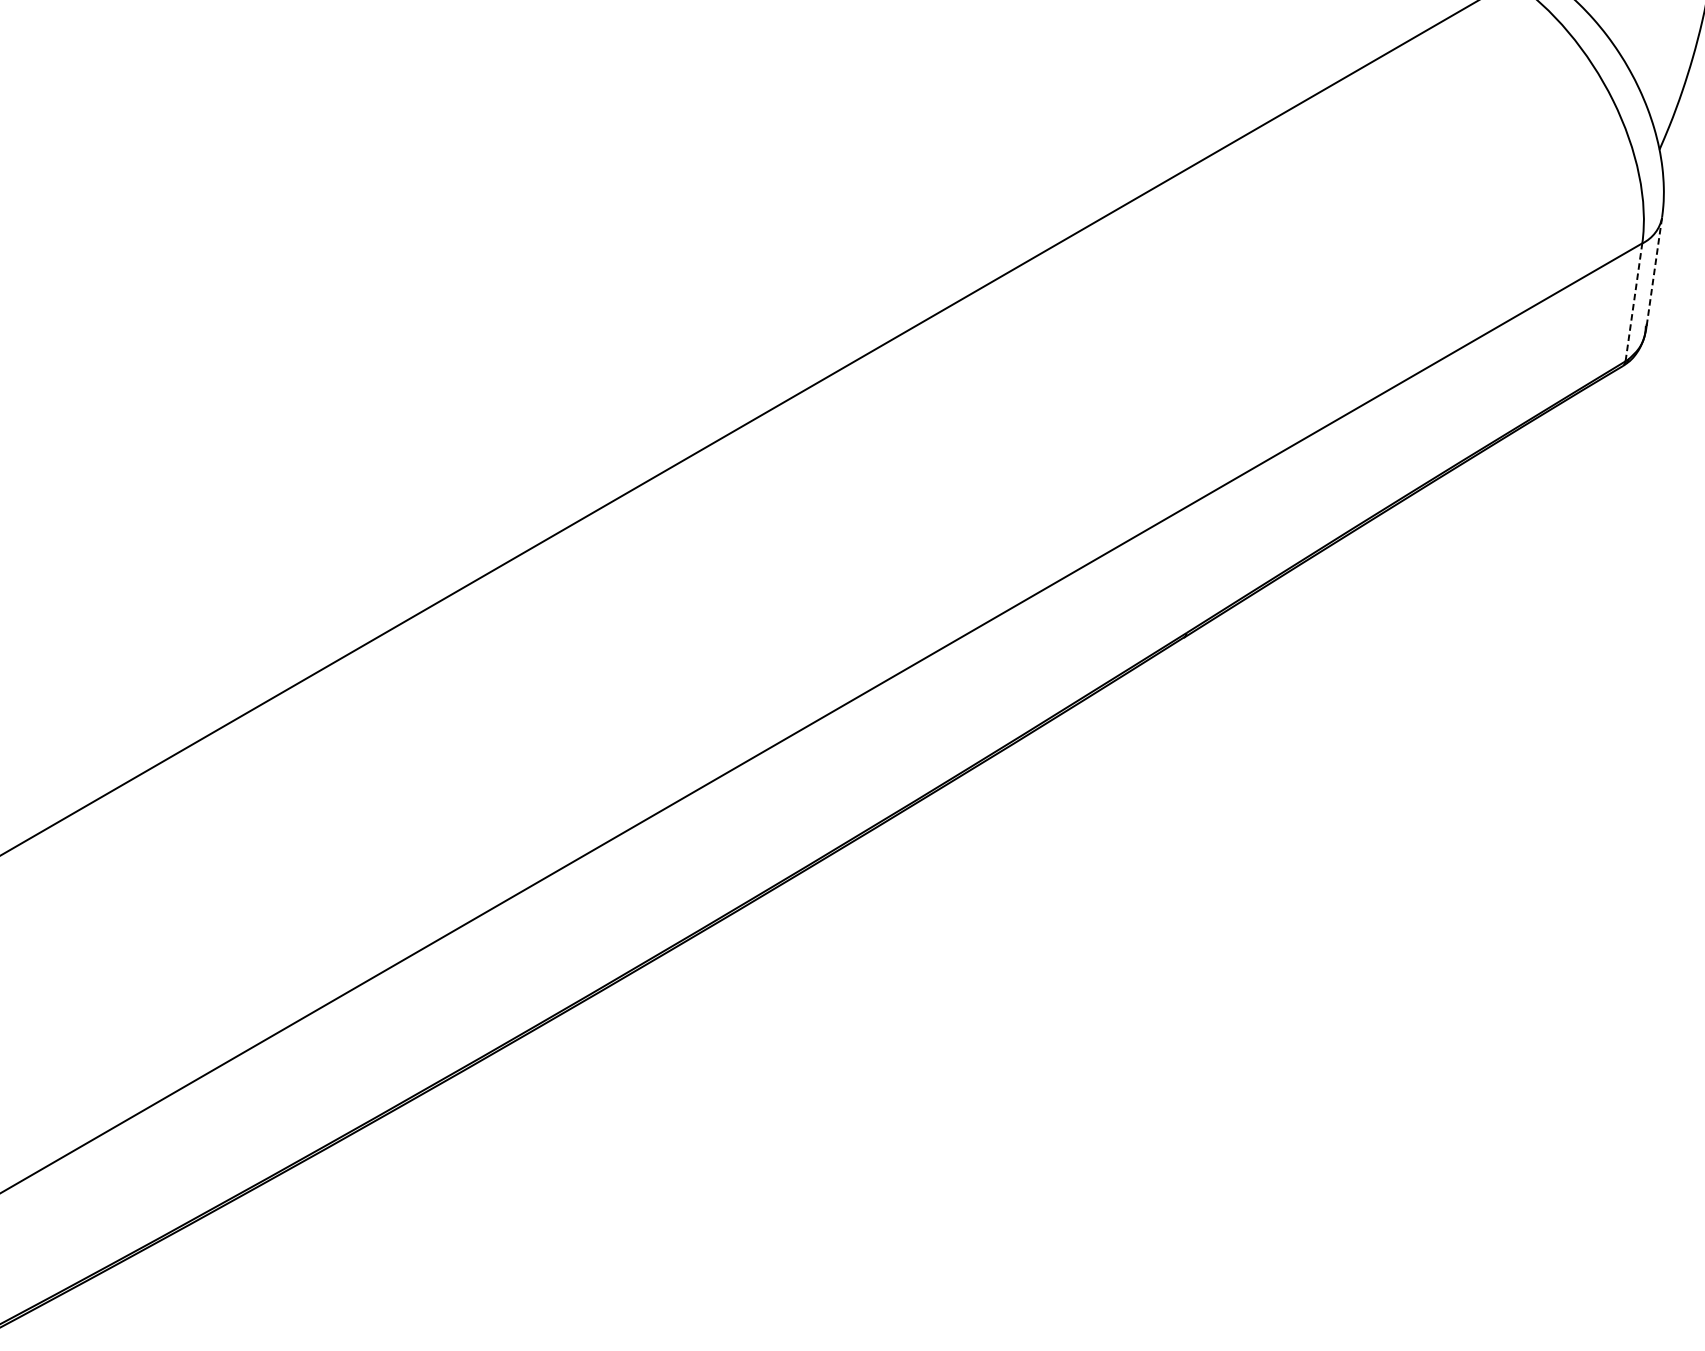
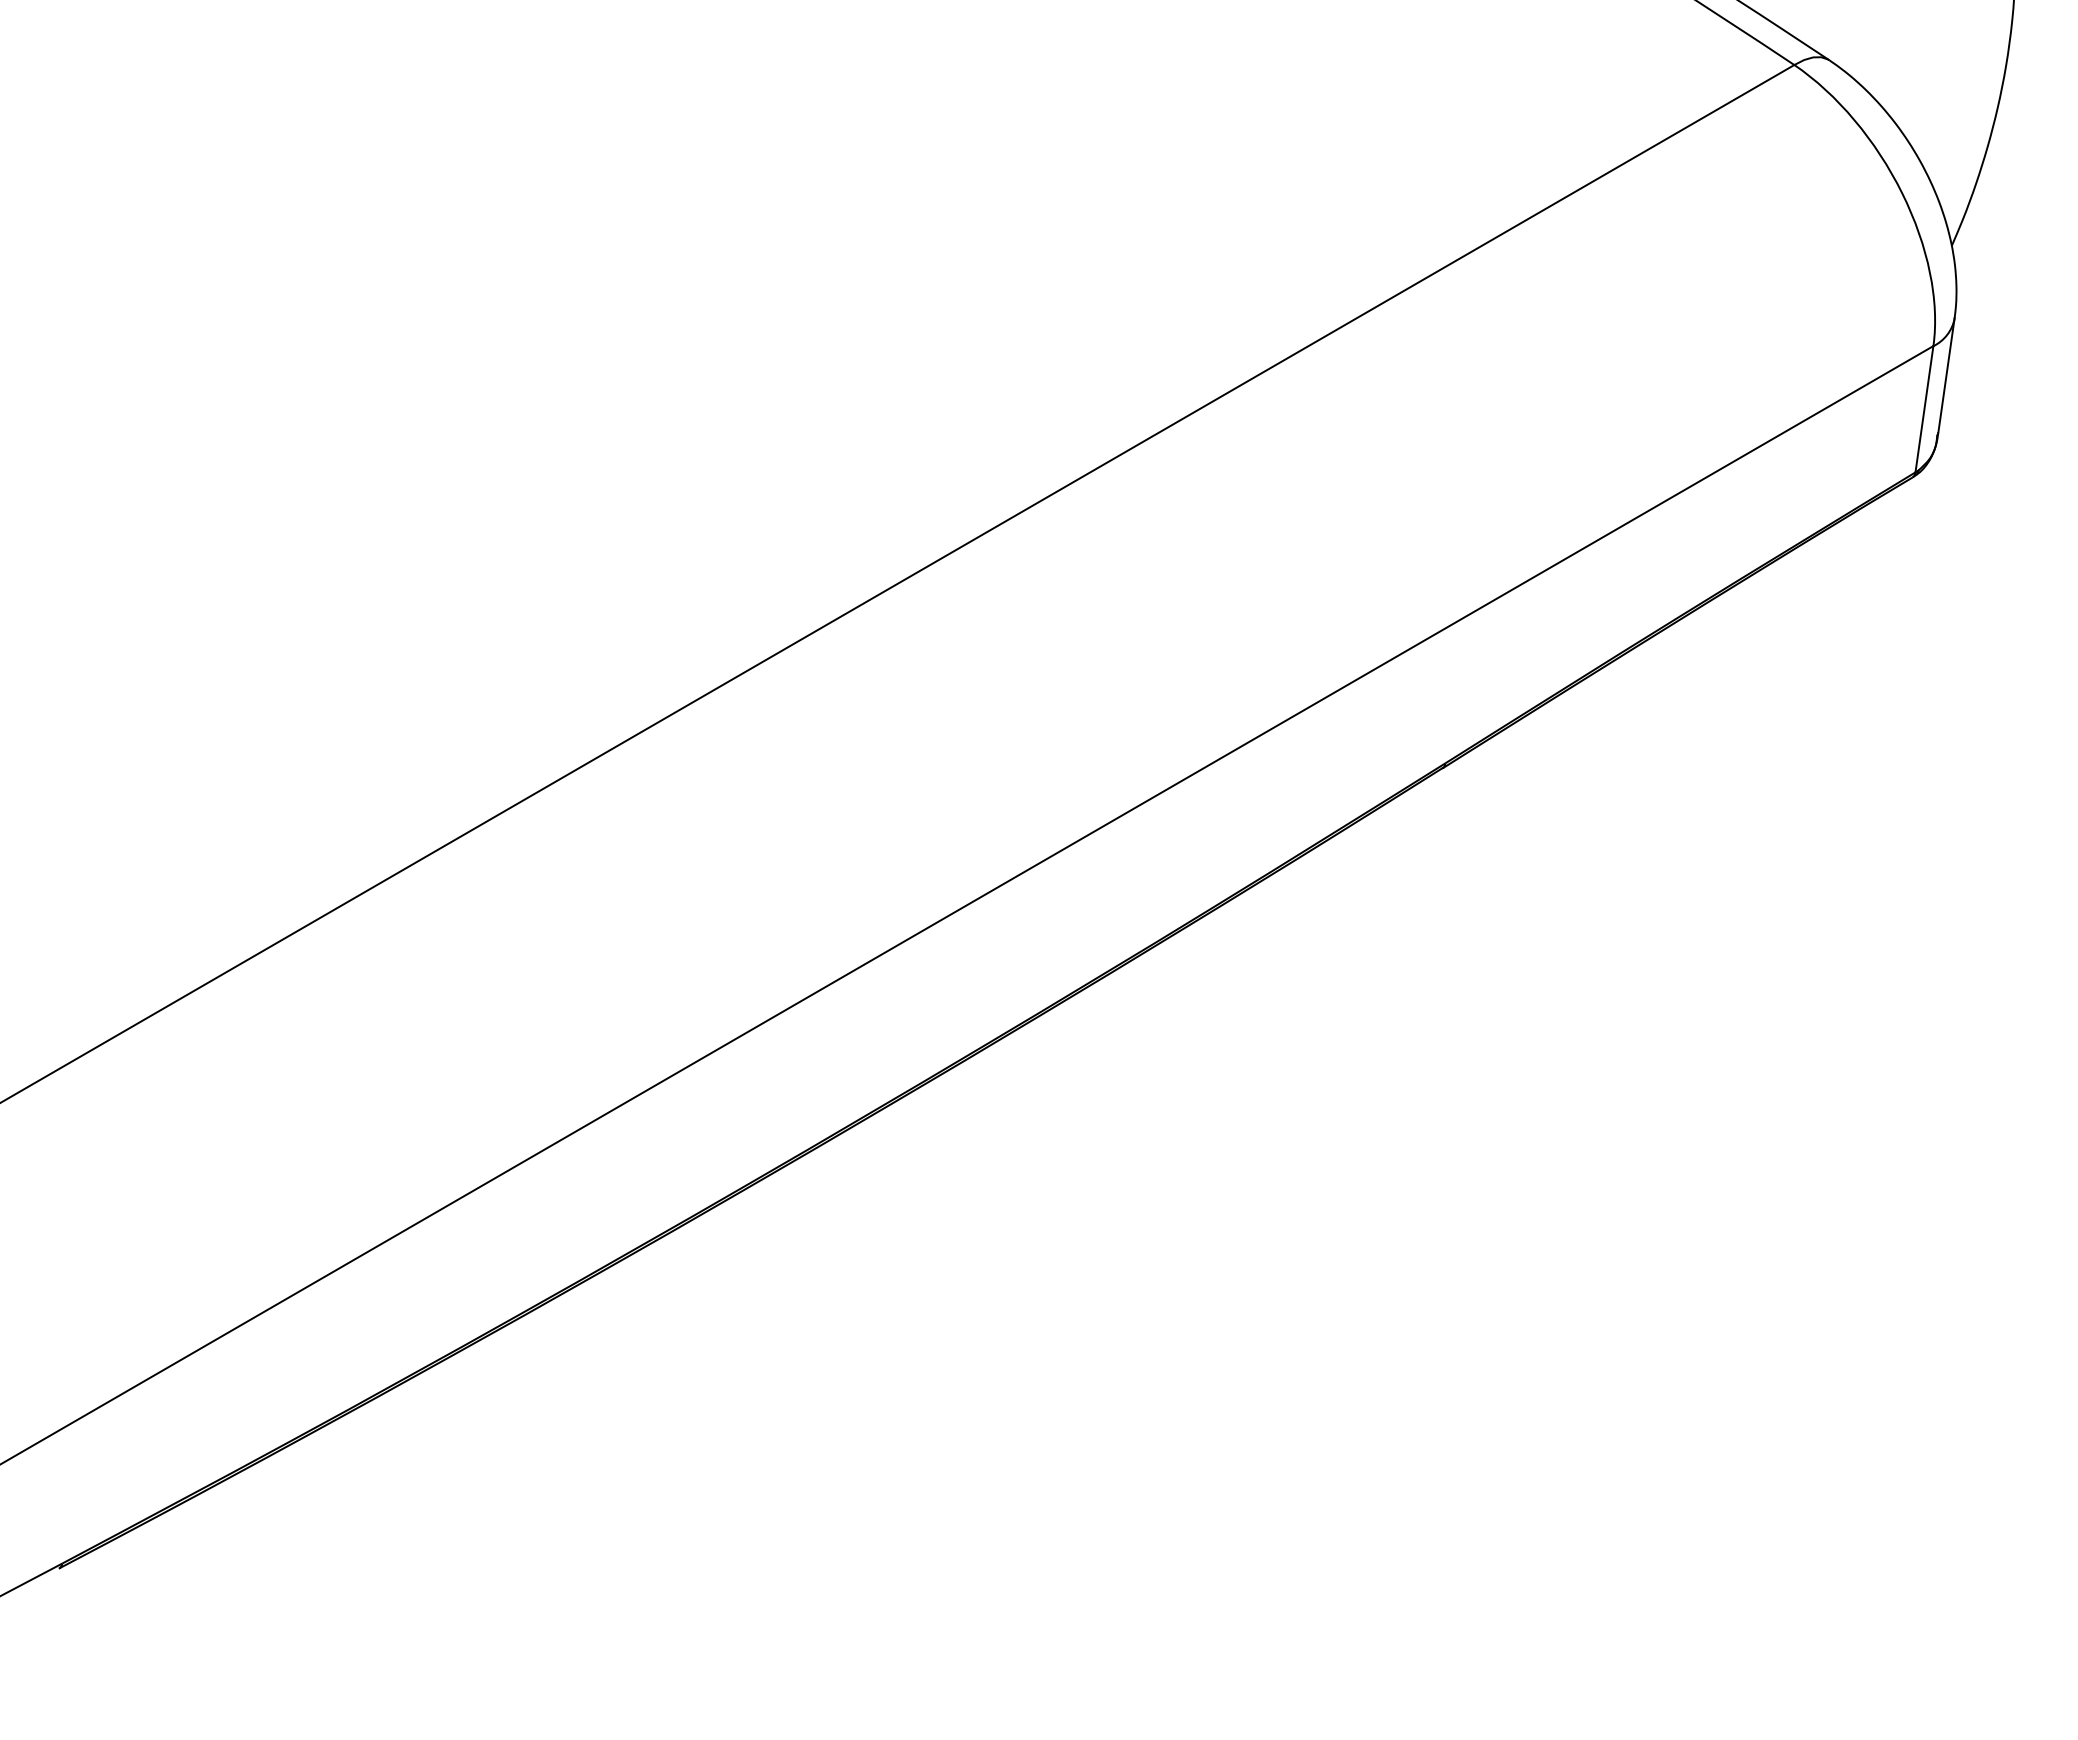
line: (1654, 271) -> (1946, 376), dashed -> solid
line: (1633, 302) -> (1924, 409), dashed -> solid

